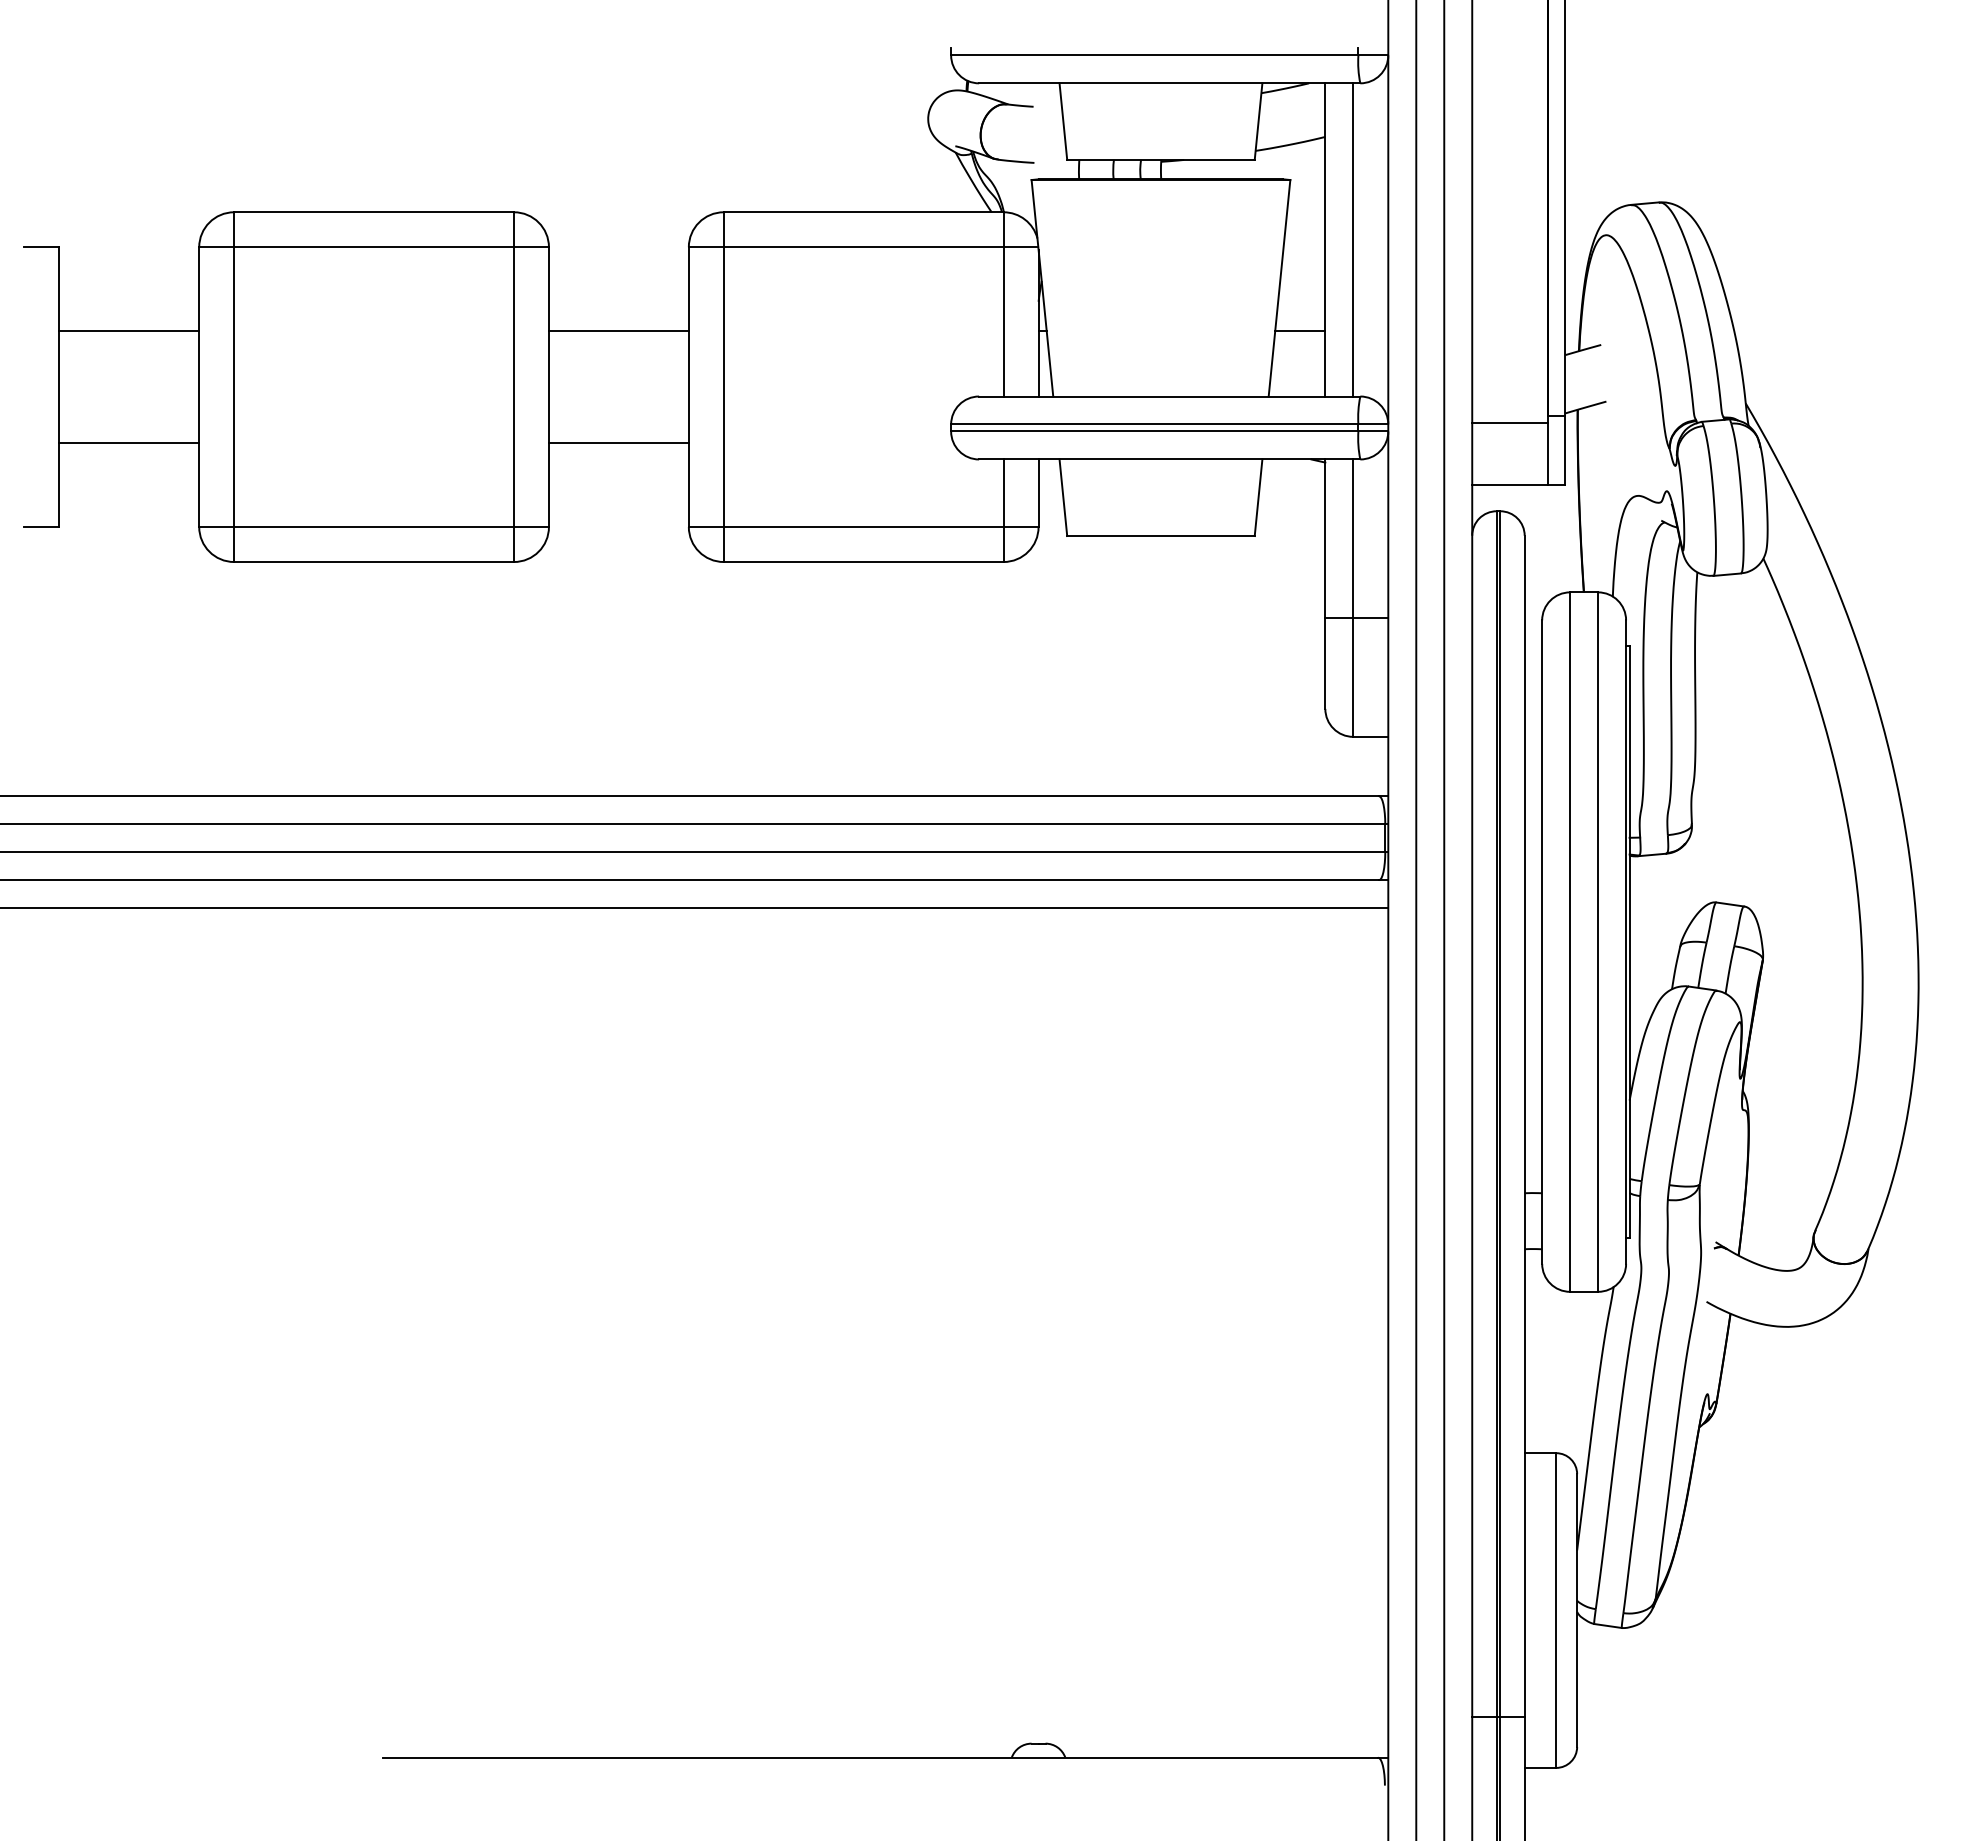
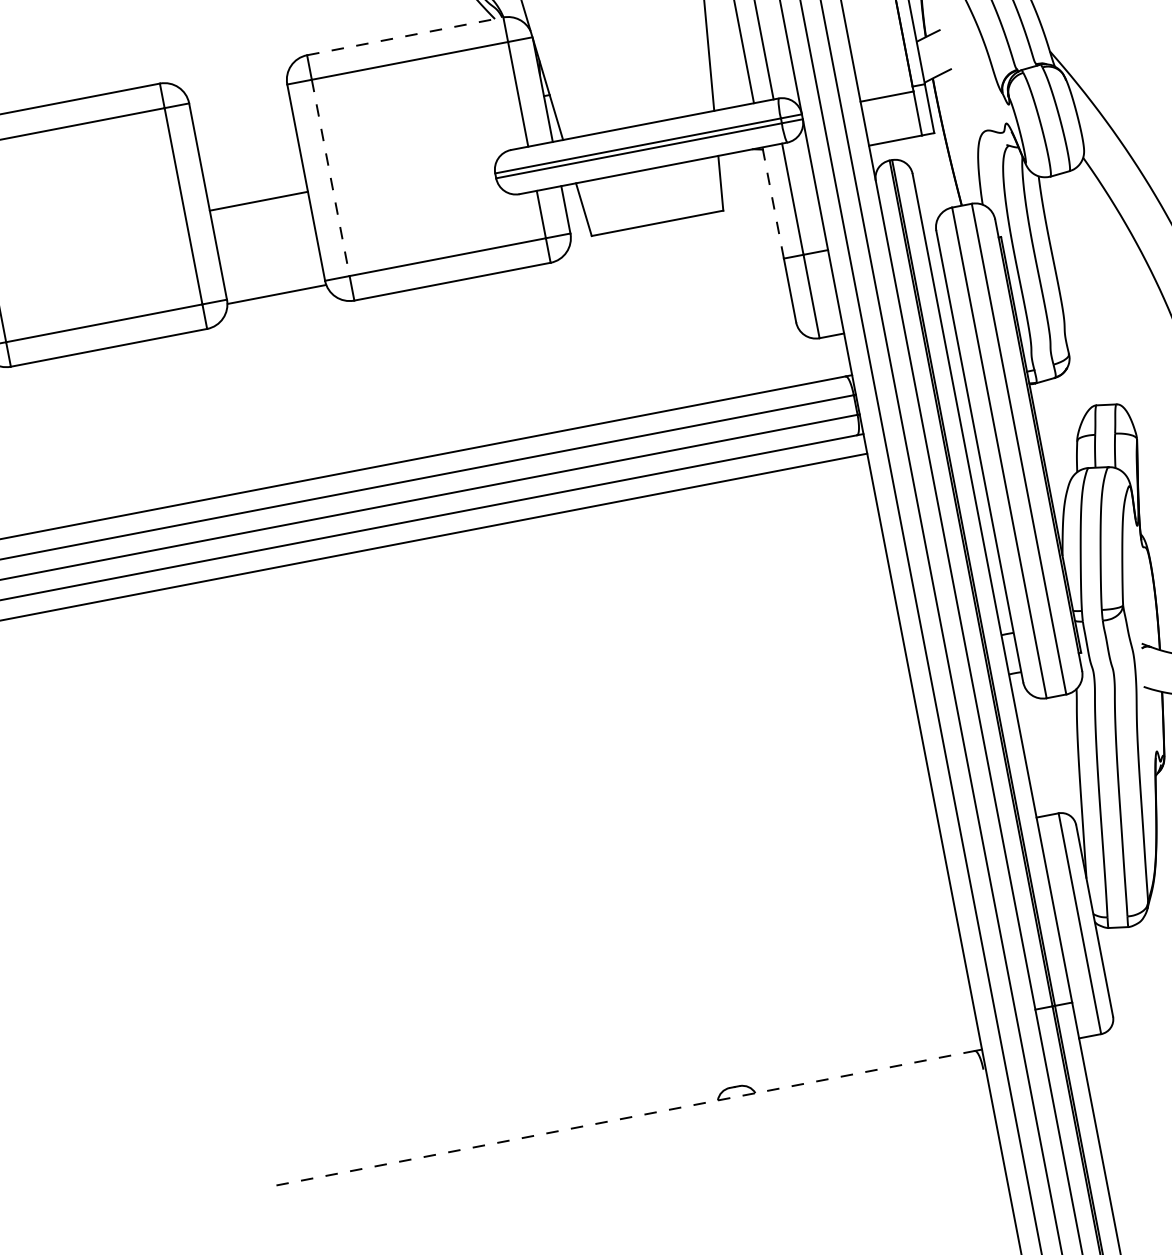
line: (863, 212) -> (405, 36), solid -> dashed
line: (618, 331) -> (258, 201), moved
line: (1300, 331) -> (727, 60), removed
line: (723, 387) -> (330, 178), solid -> dashed
line: (618, 443) -> (276, 294), moved
line: (1325, 538) -> (773, 202), solid -> dashed
line: (880, 1757) -> (625, 1118), solid -> dashed

